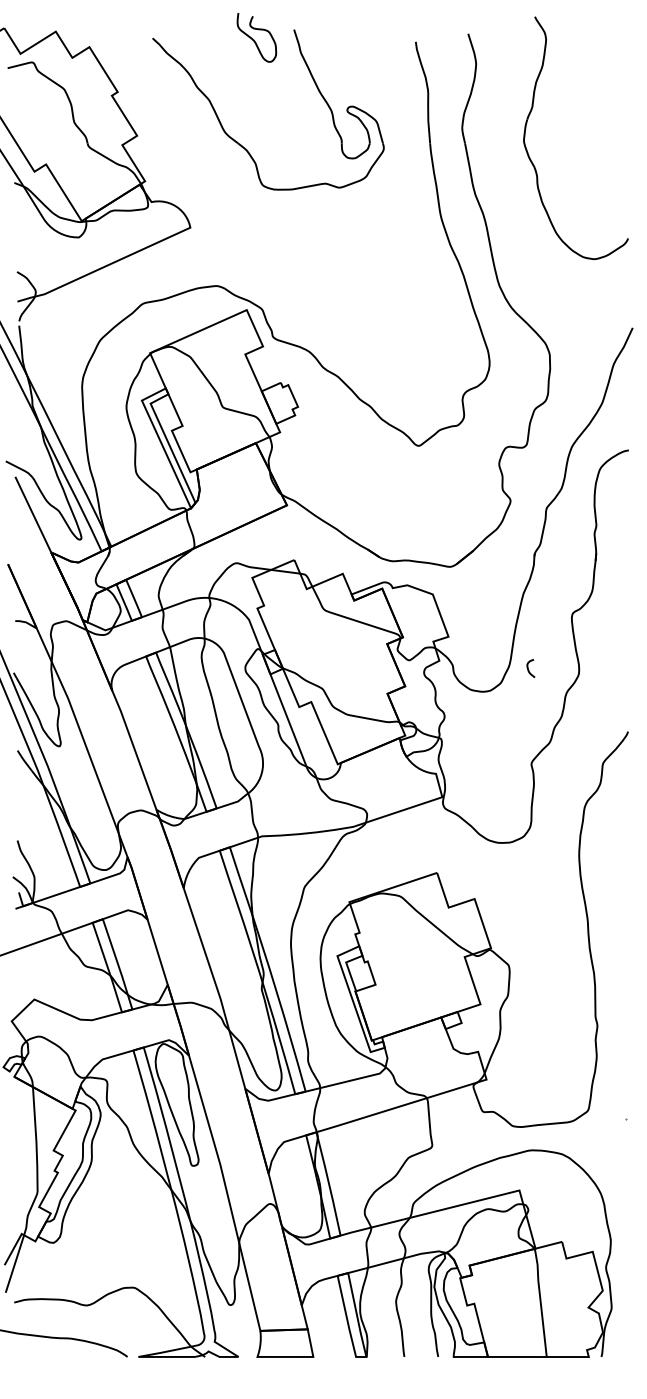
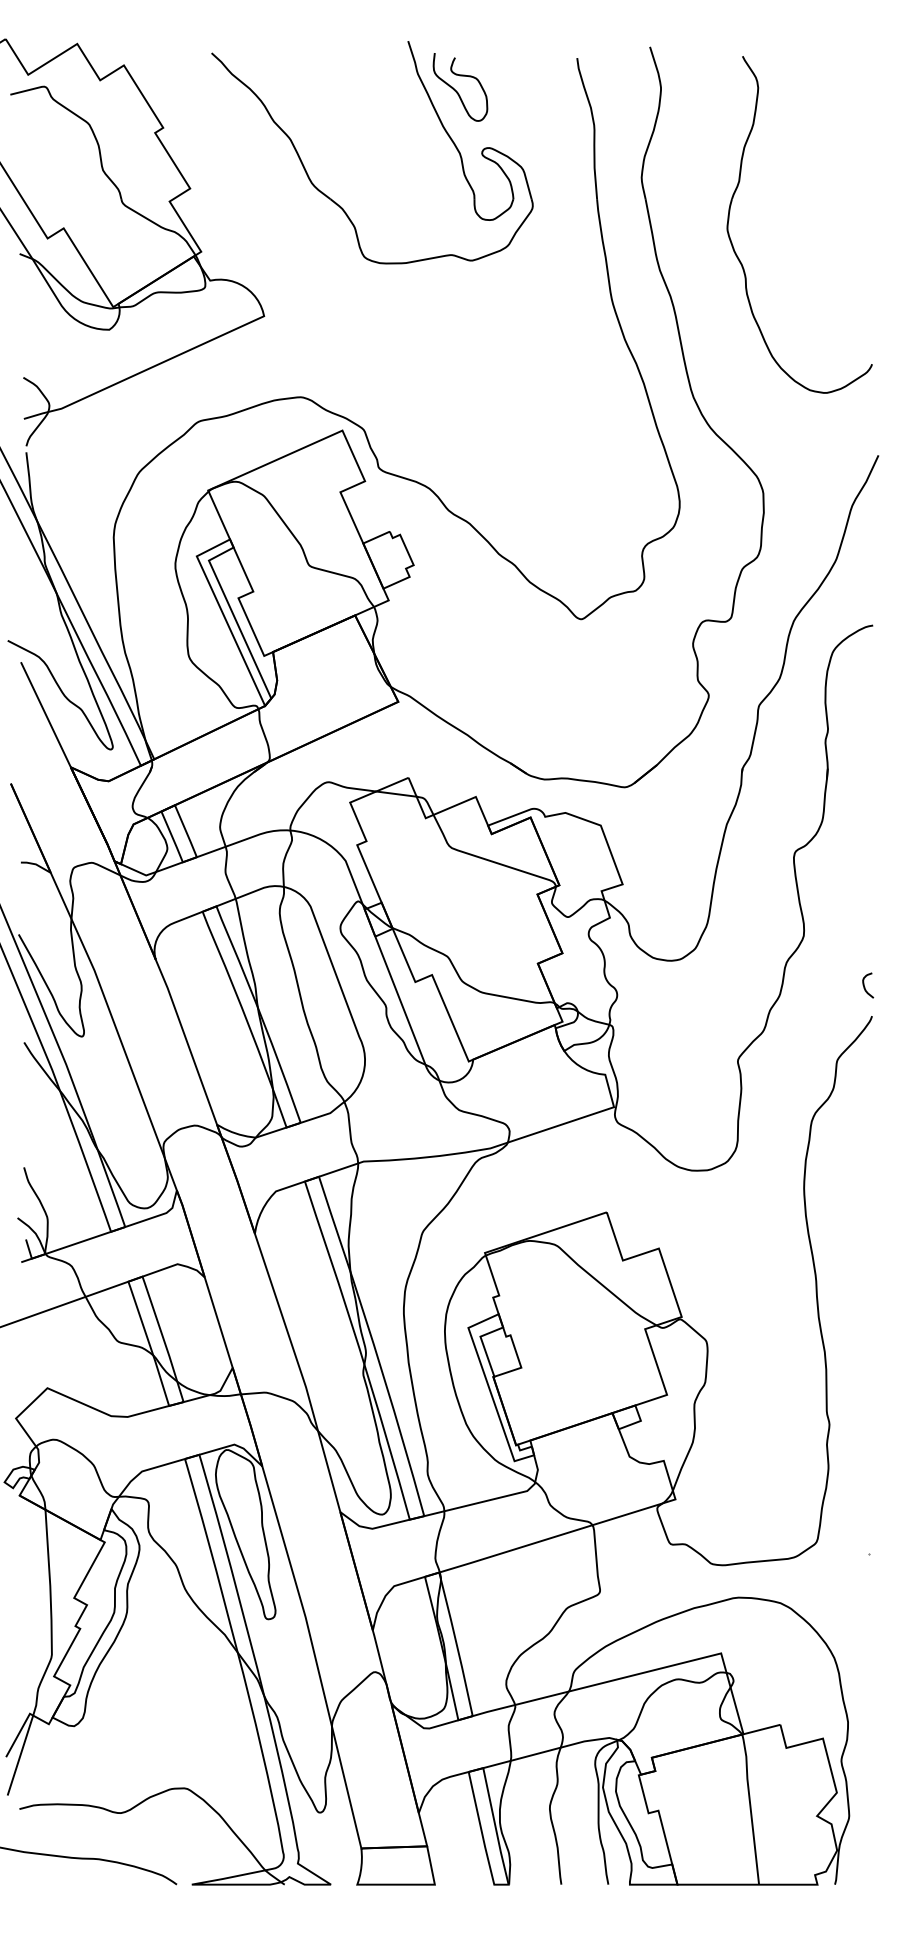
curve: (254, 39) -> (456, 90), moved
part: (531, 160) -> (738, 256), moved
curve: (529, 669) -> (865, 987), moved

